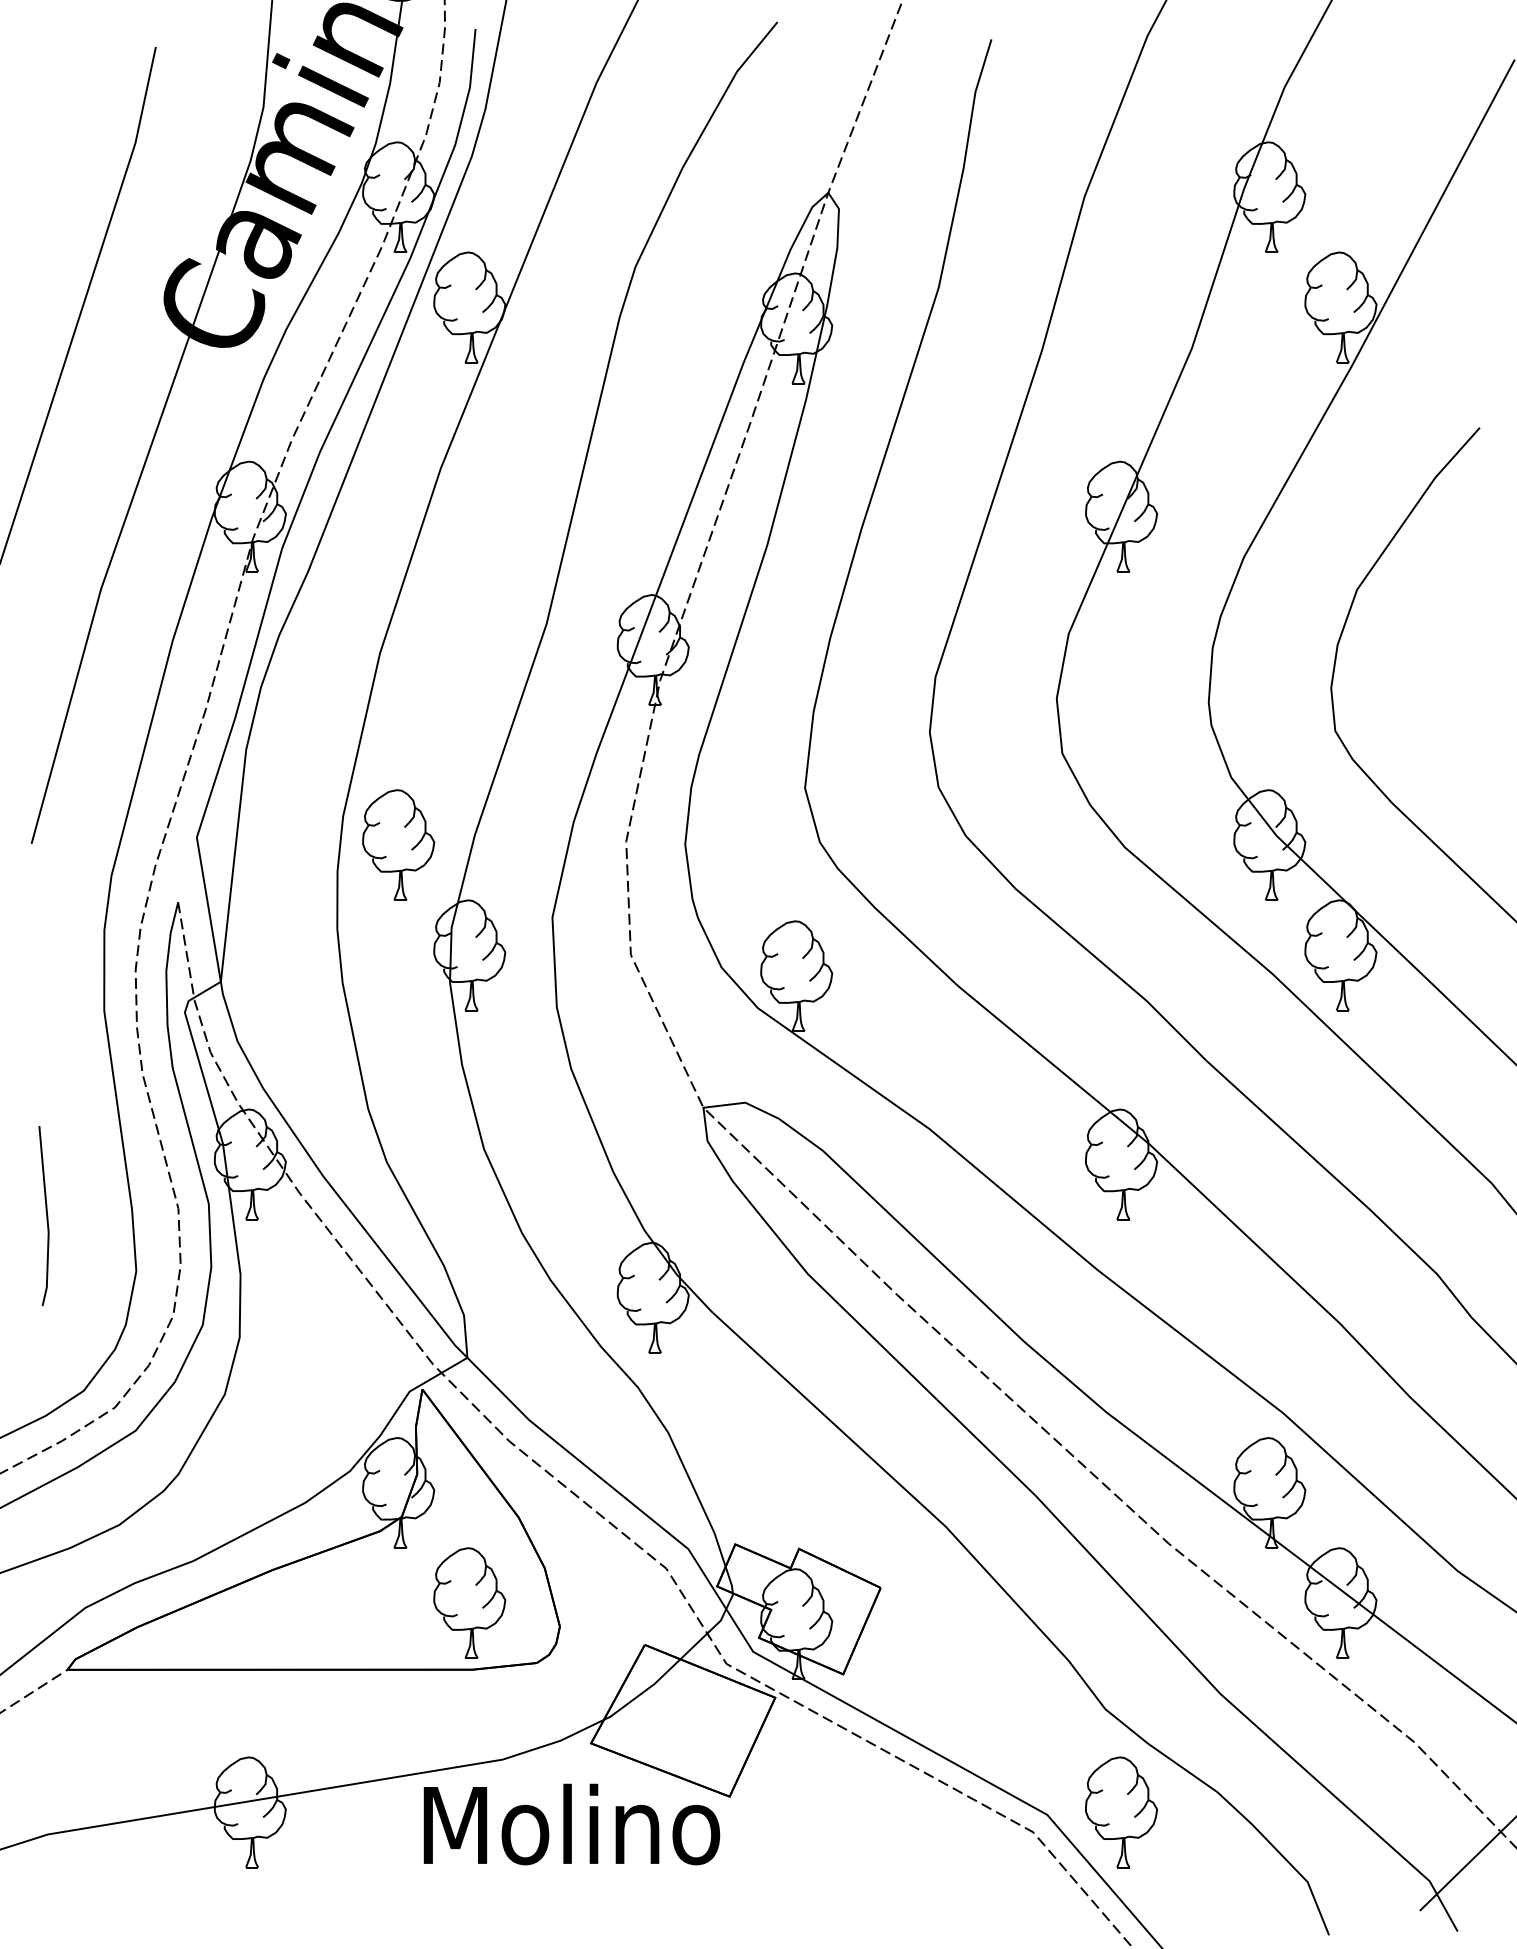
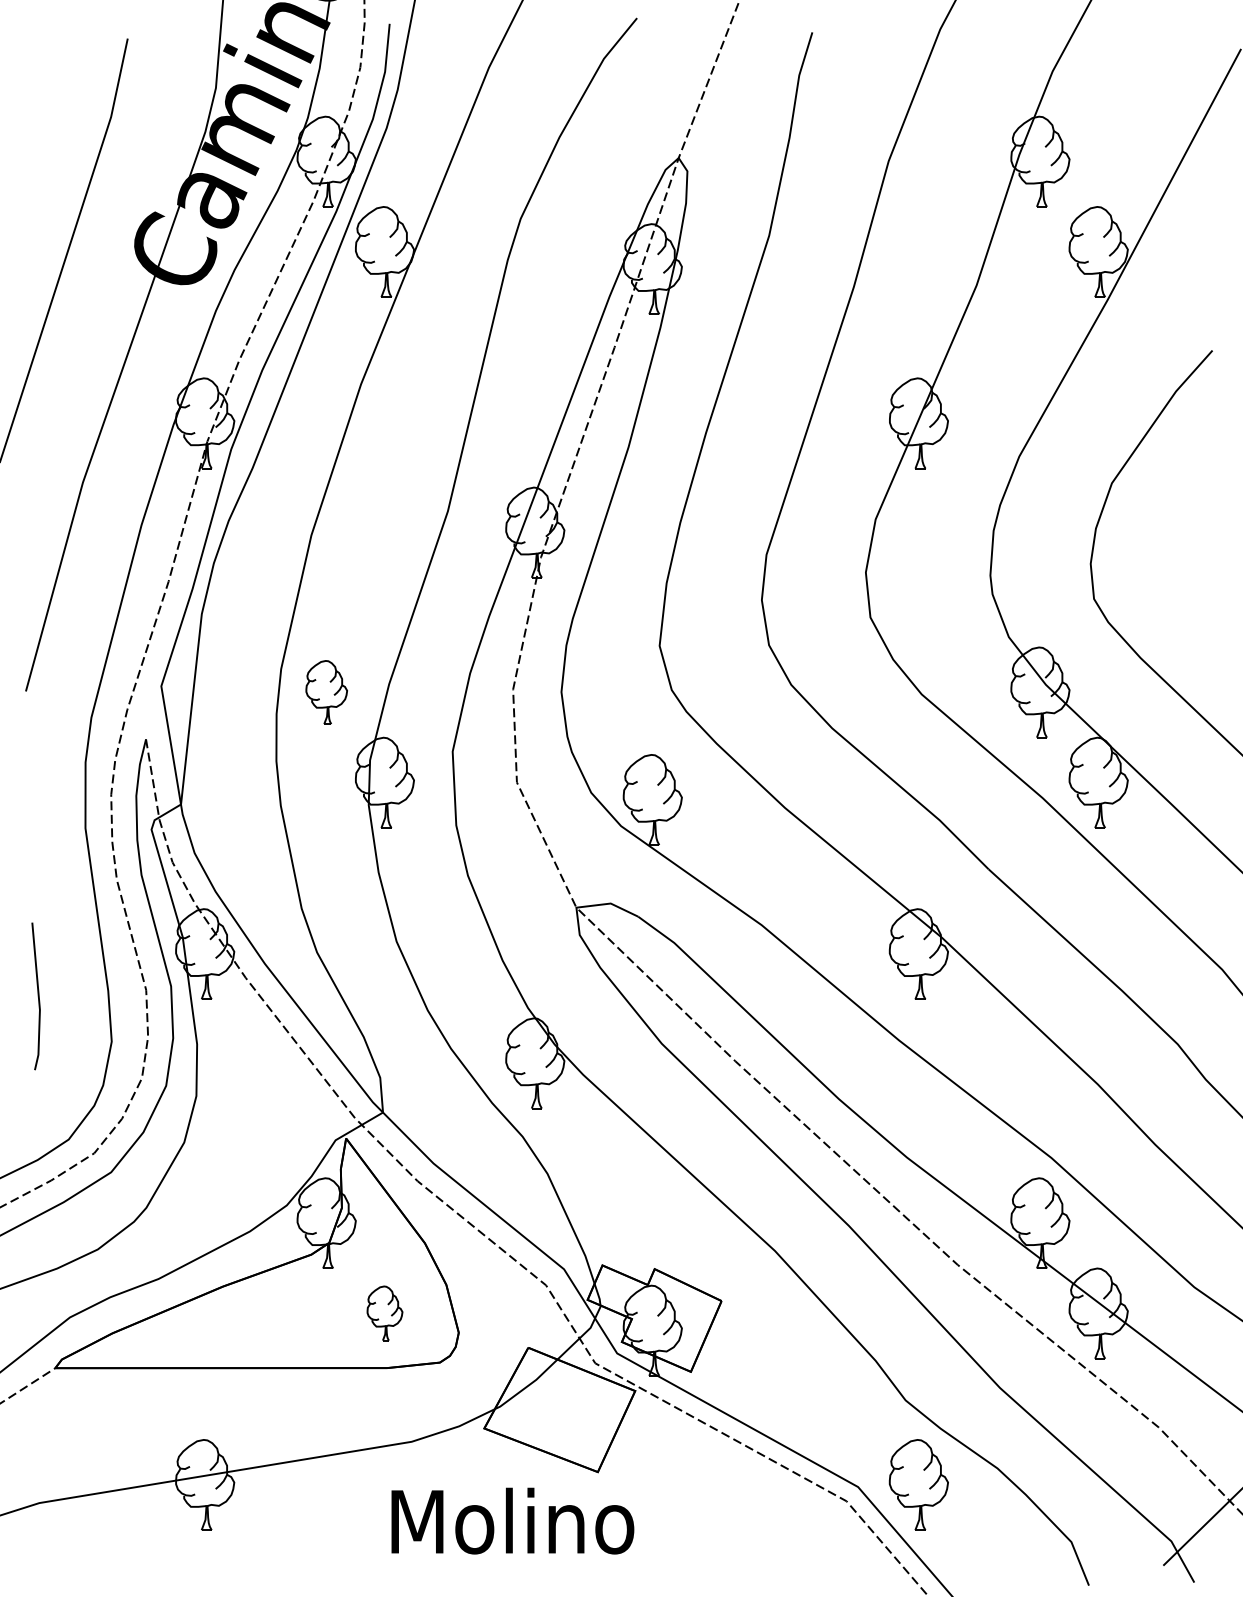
part: (398, 844) -> (326, 691), size x0.7
part: (469, 1602) -> (384, 1313), size x0.6
text: (571, 1824) -> (512, 1521), moved

